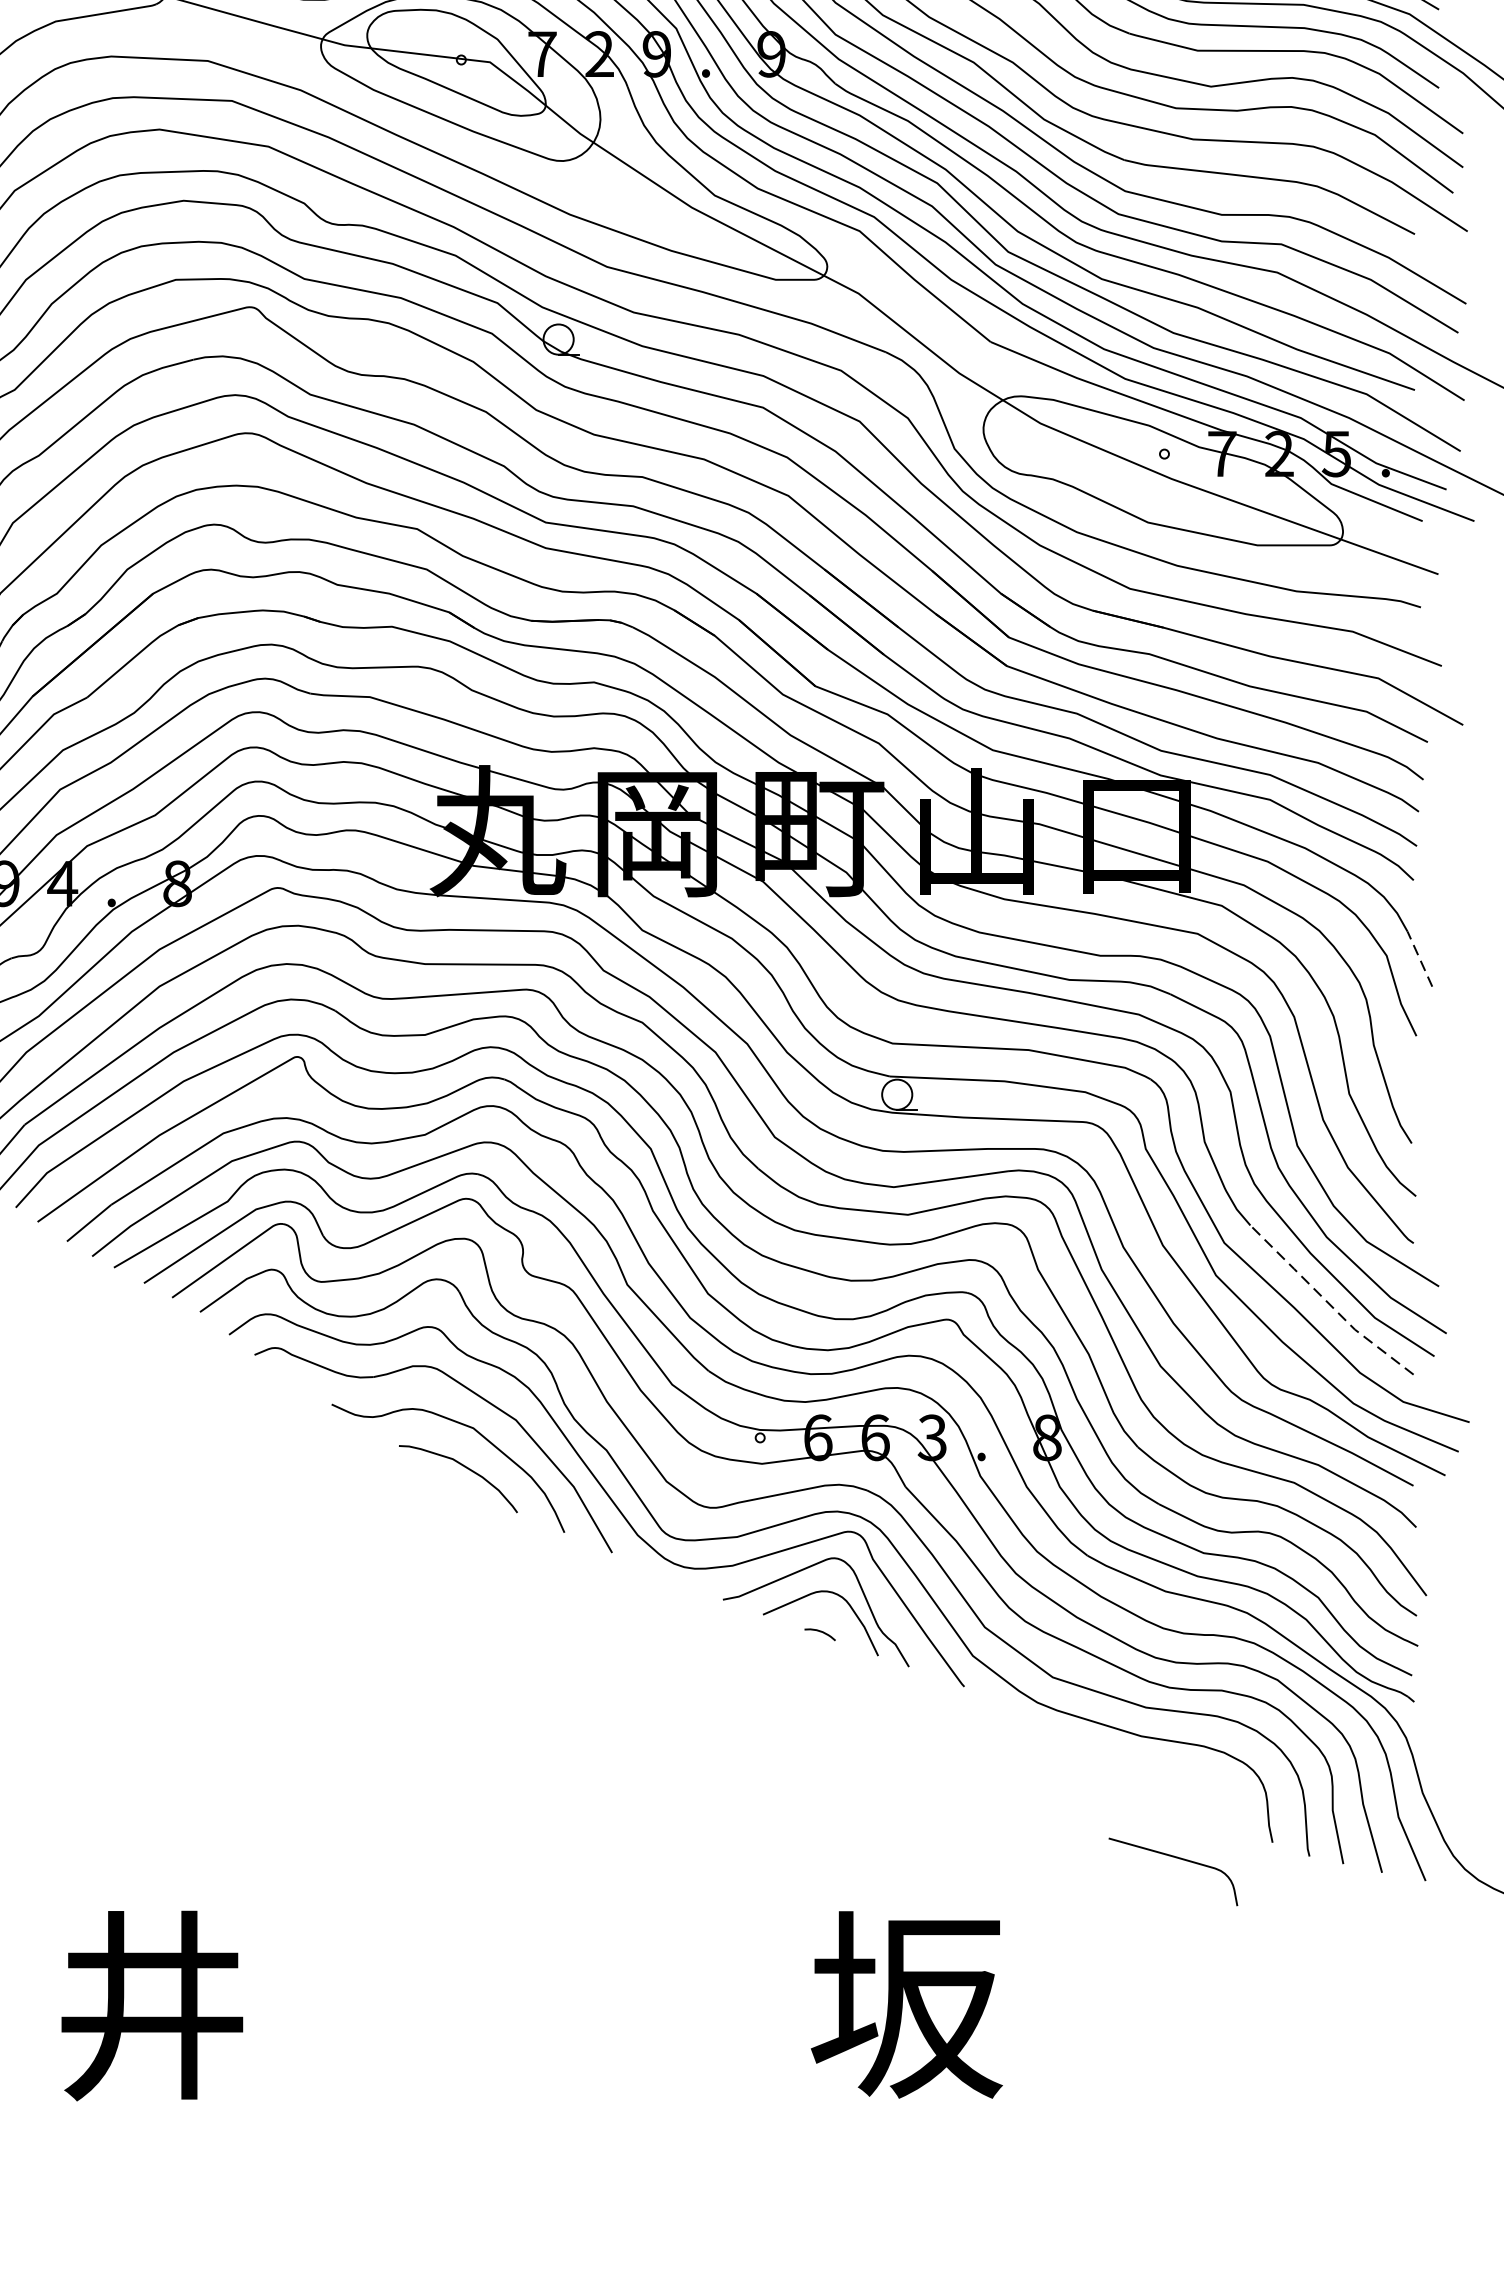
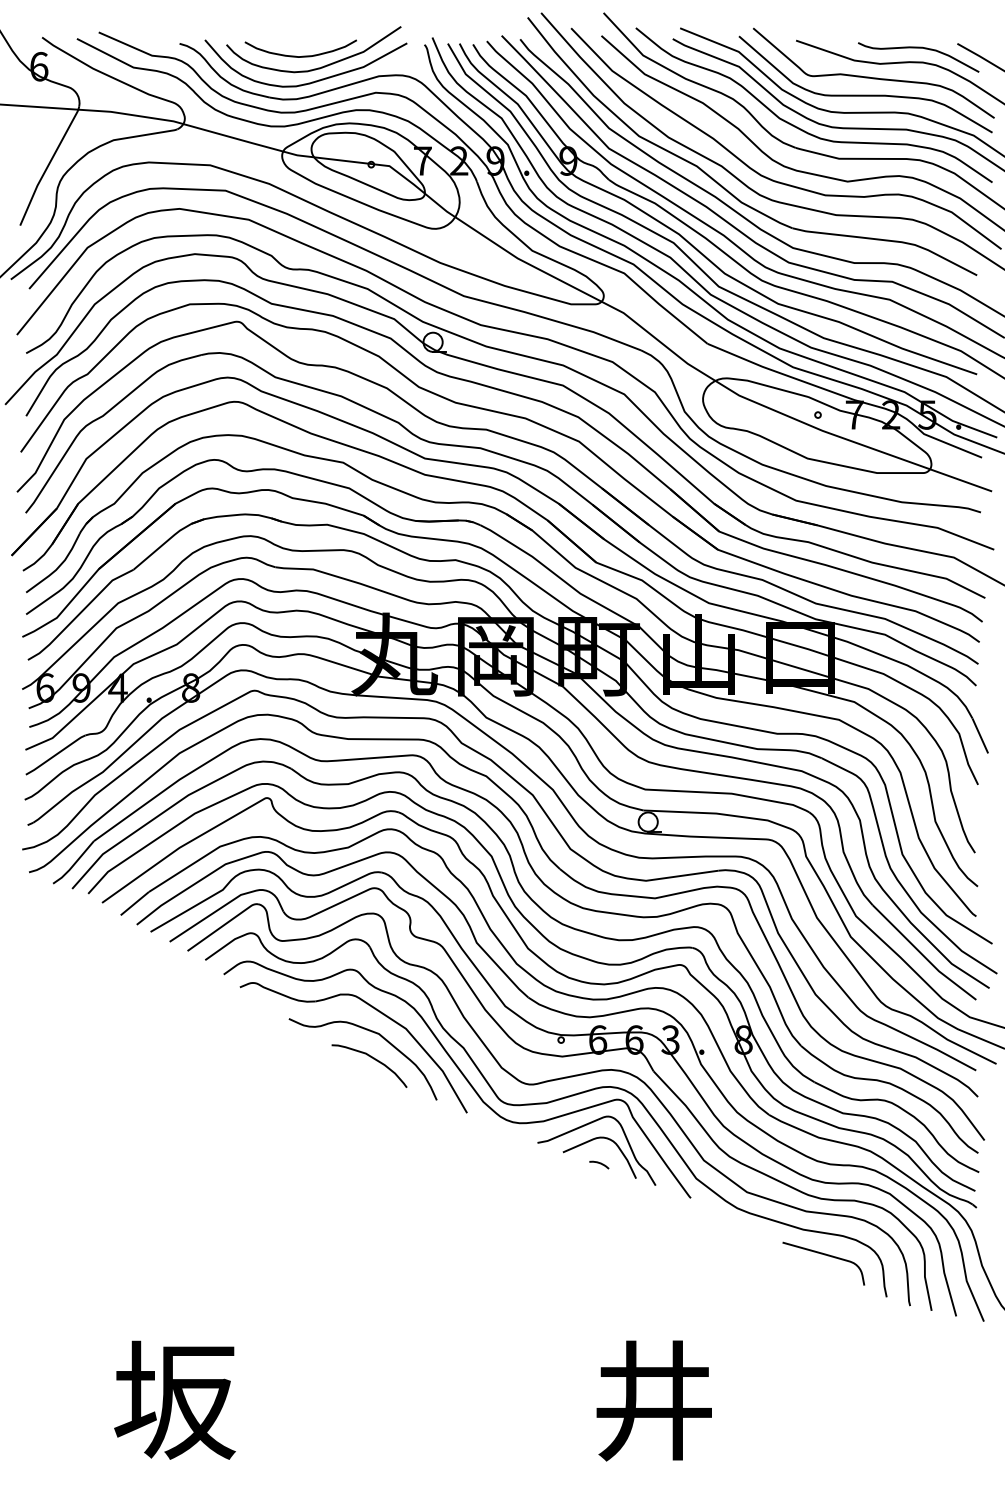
line: (1420, 958) -> (980, 735), dashed -> solid
line: (1328, 1303) -> (922, 954), dashed -> solid
curve: (1174, 1858) -> (824, 1255), moved
text: (151, 2005) -> (174, 1400), 井 -> 坂
text: (907, 2005) -> (654, 1400), 坂 -> 井

